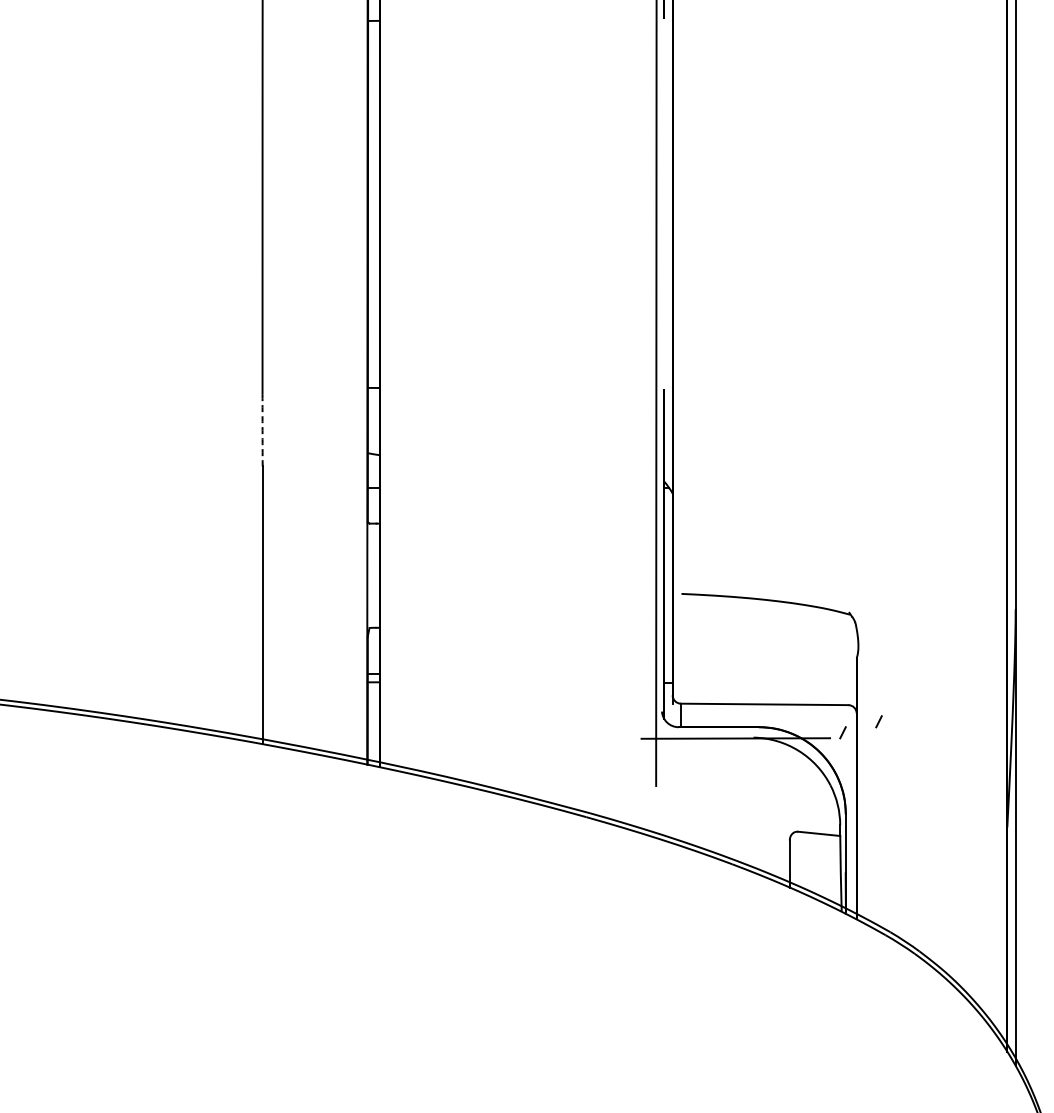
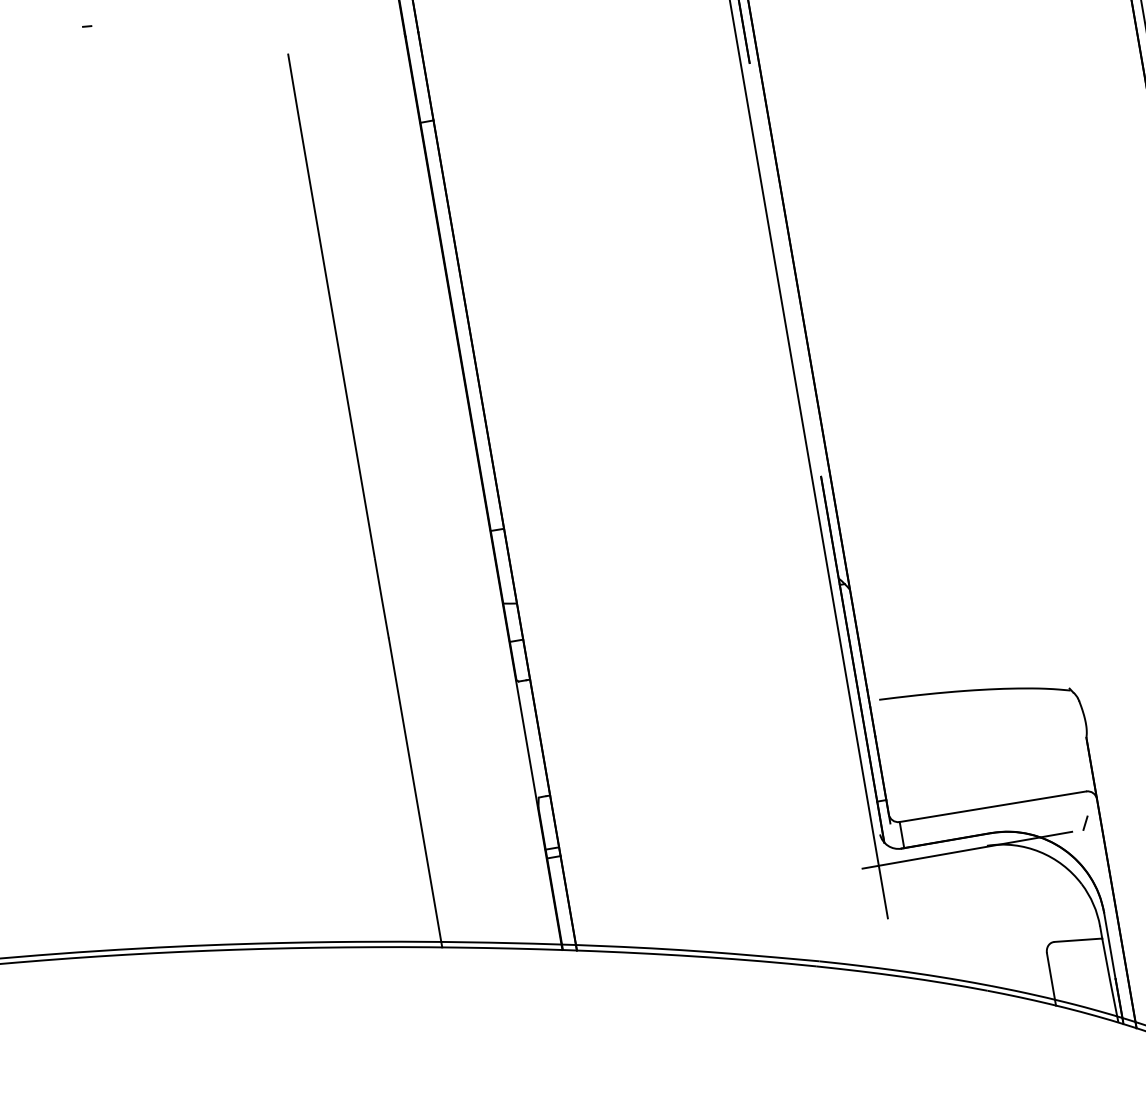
arc: (262, 430) -> (381, 598), dashed -> solid
line: (878, 721) -> (1122, 803), removed

